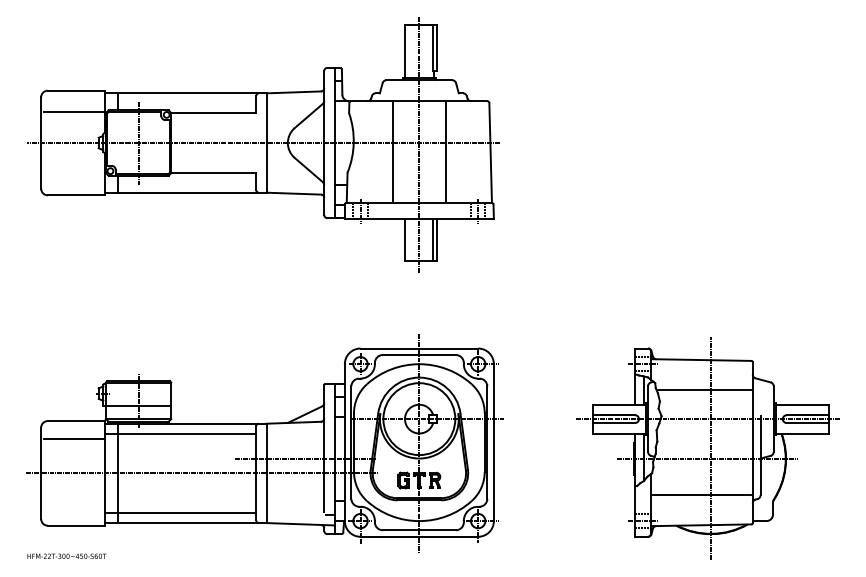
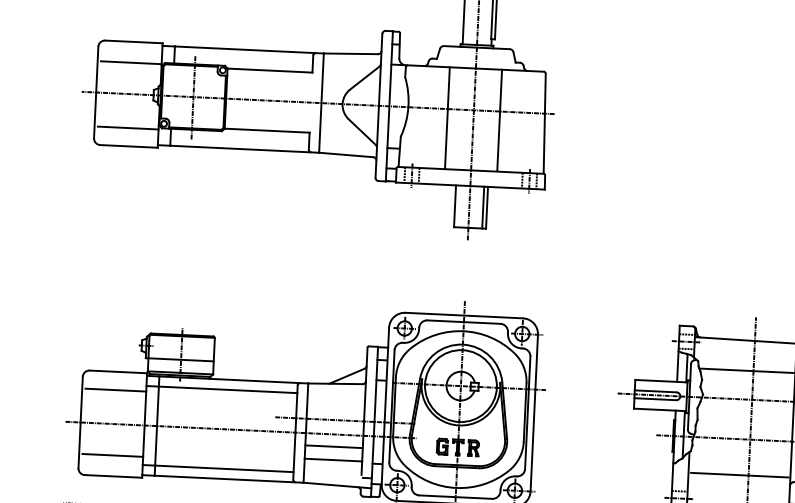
line: (74, 177) -> (127, 128), added
line: (295, 485) -> (334, 446), added
line: (295, 499) -> (333, 460), added
line: (74, 504) -> (112, 455), added

